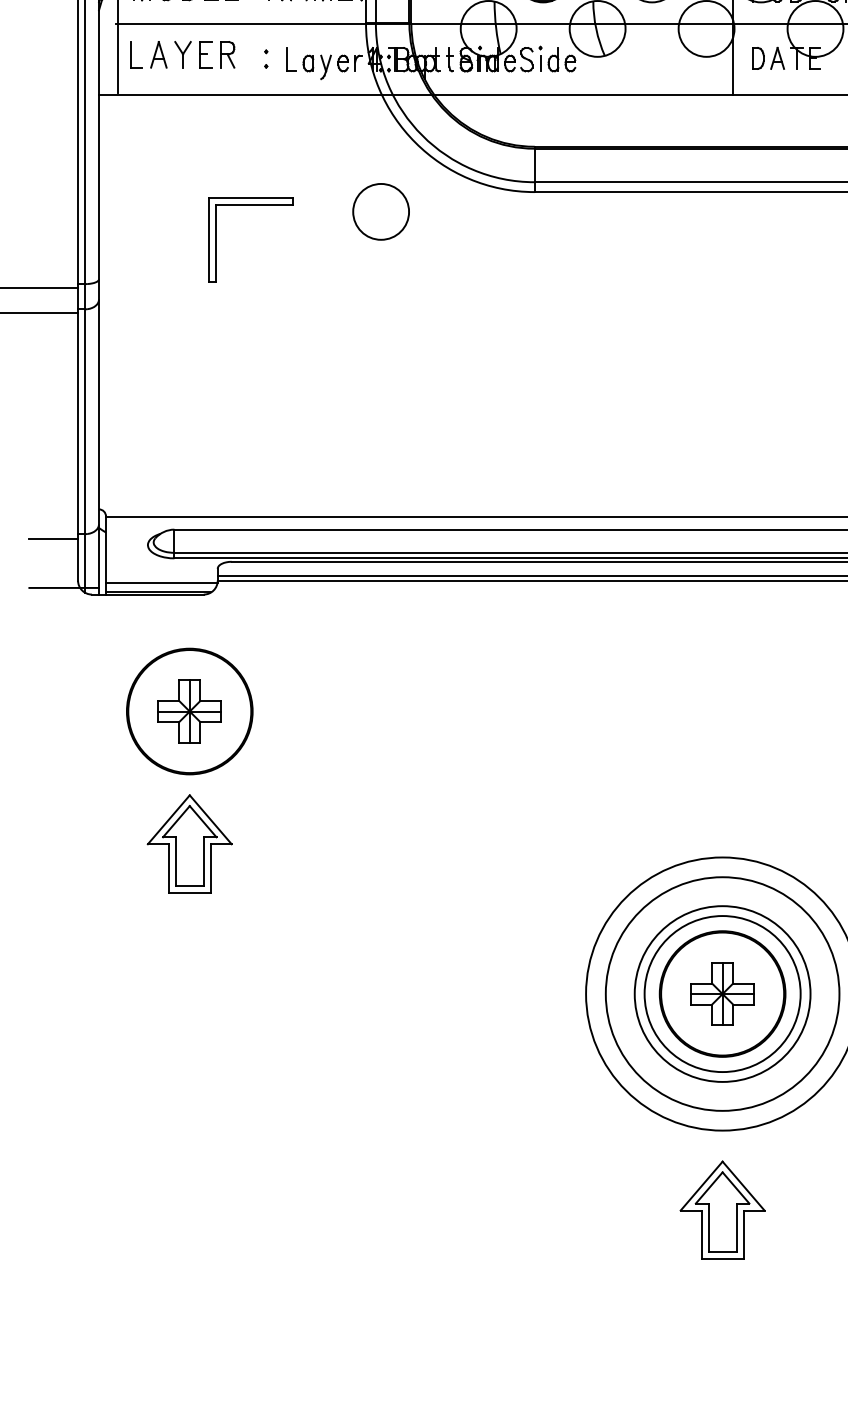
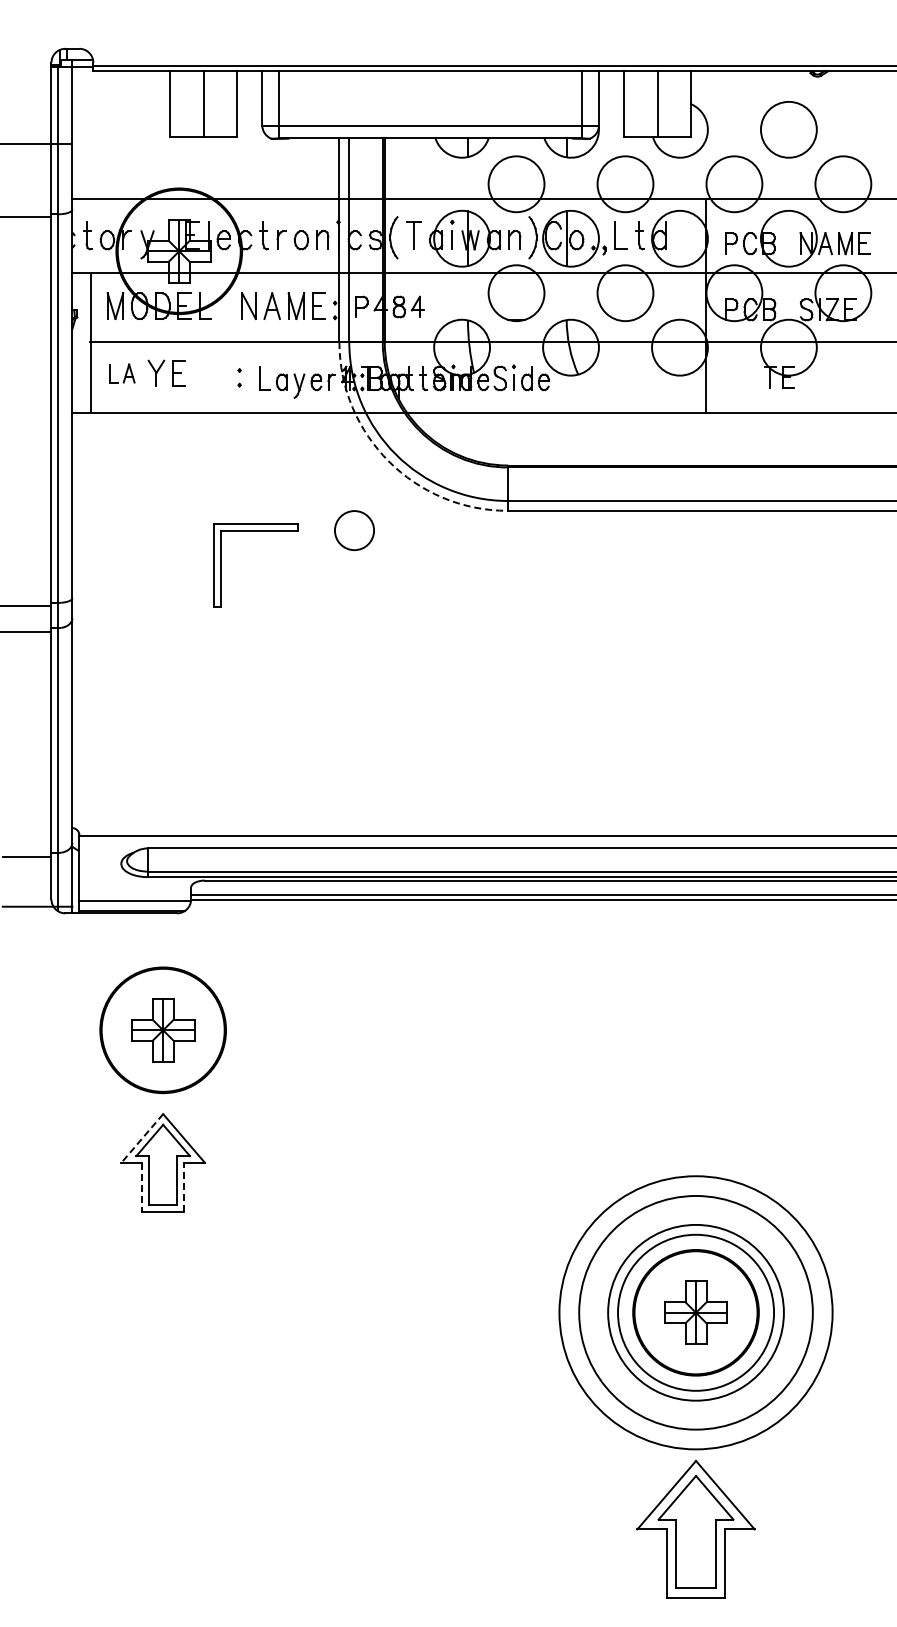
part: (148, 54) -> (121, 373), size x0.7
part: (227, 54) -> (200, 373), removed
part: (768, 57) -> (741, 376), removed
arc: (415, 142) -> (388, 461), solid -> dashed
part: (251, 205) -> (255, 531), moved
circle: (381, 211) -> (354, 530), size x0.7
line: (168, 819) -> (141, 1138), solid -> dashed
line: (211, 867) -> (184, 1186), solid -> dashed
line: (169, 868) -> (142, 1187), solid -> dashed
part: (722, 1209) -> (695, 1528), size x1.4

